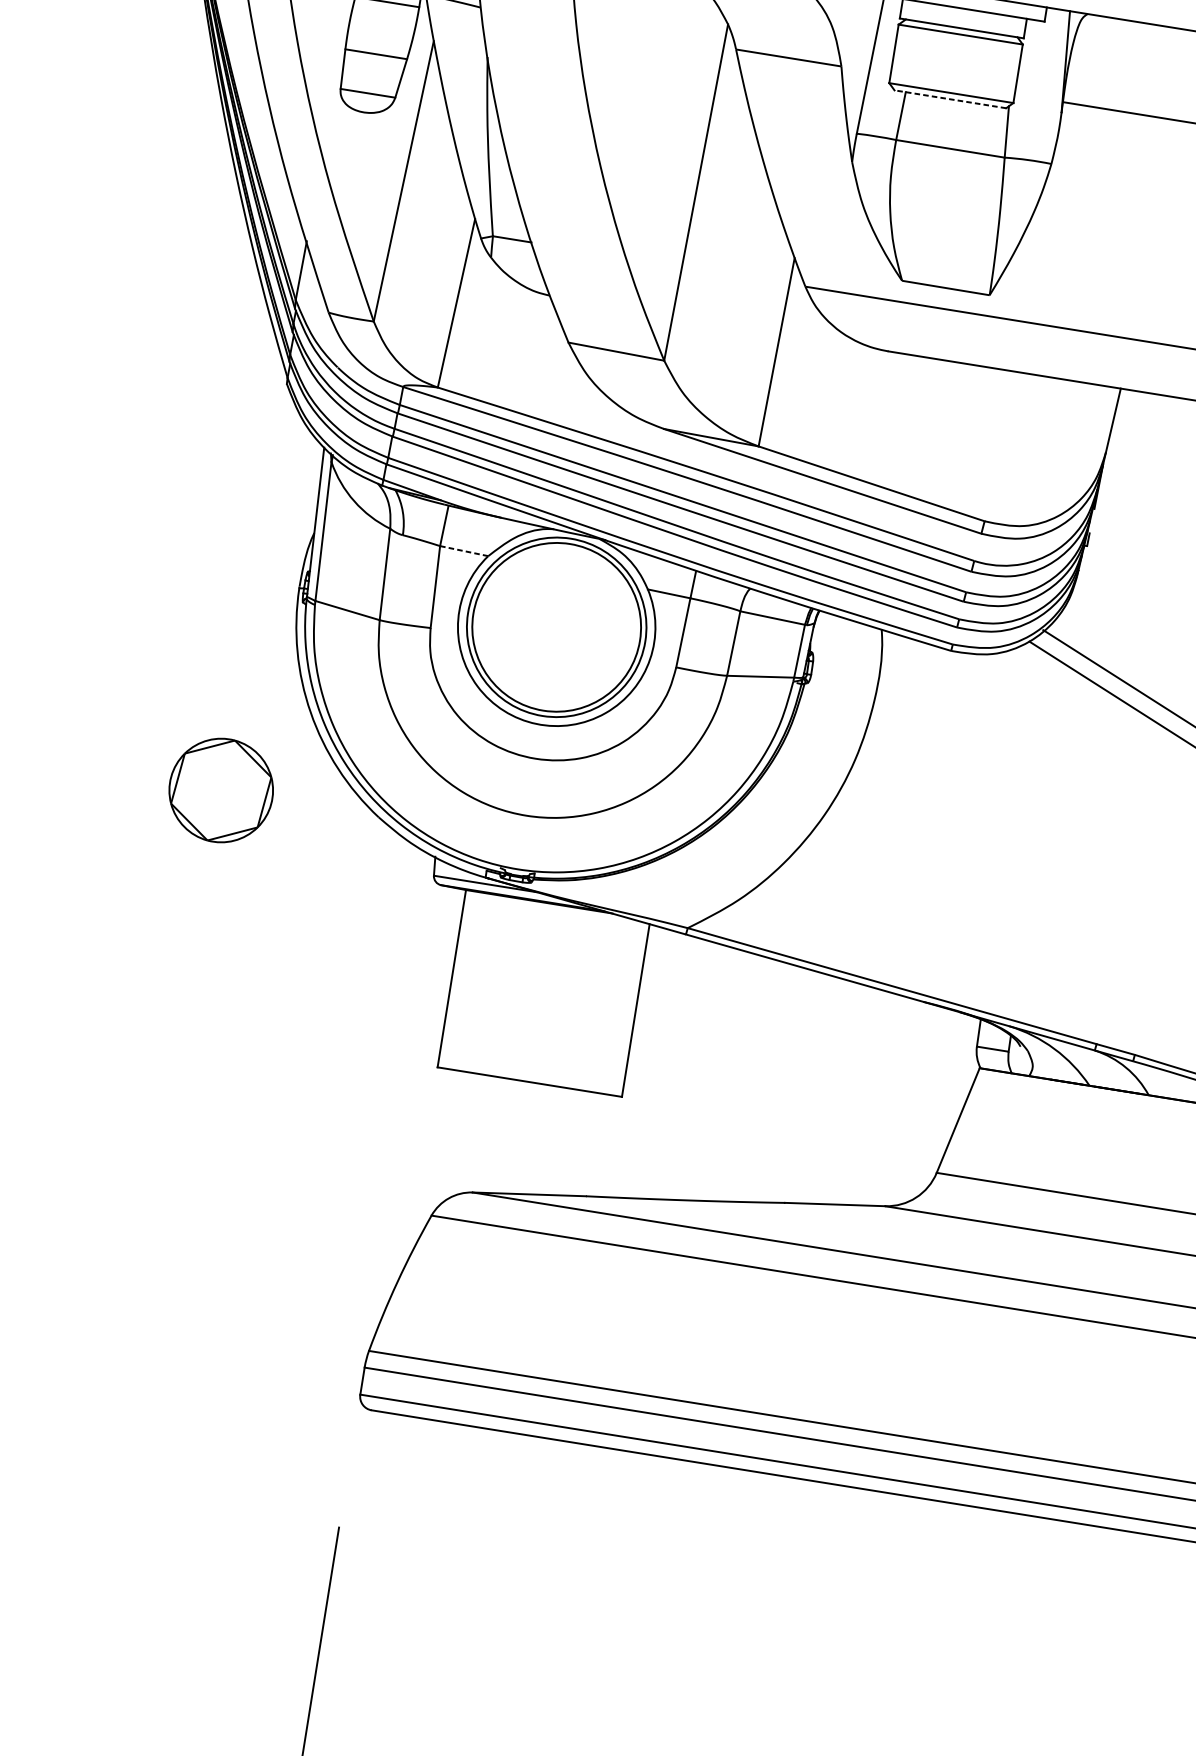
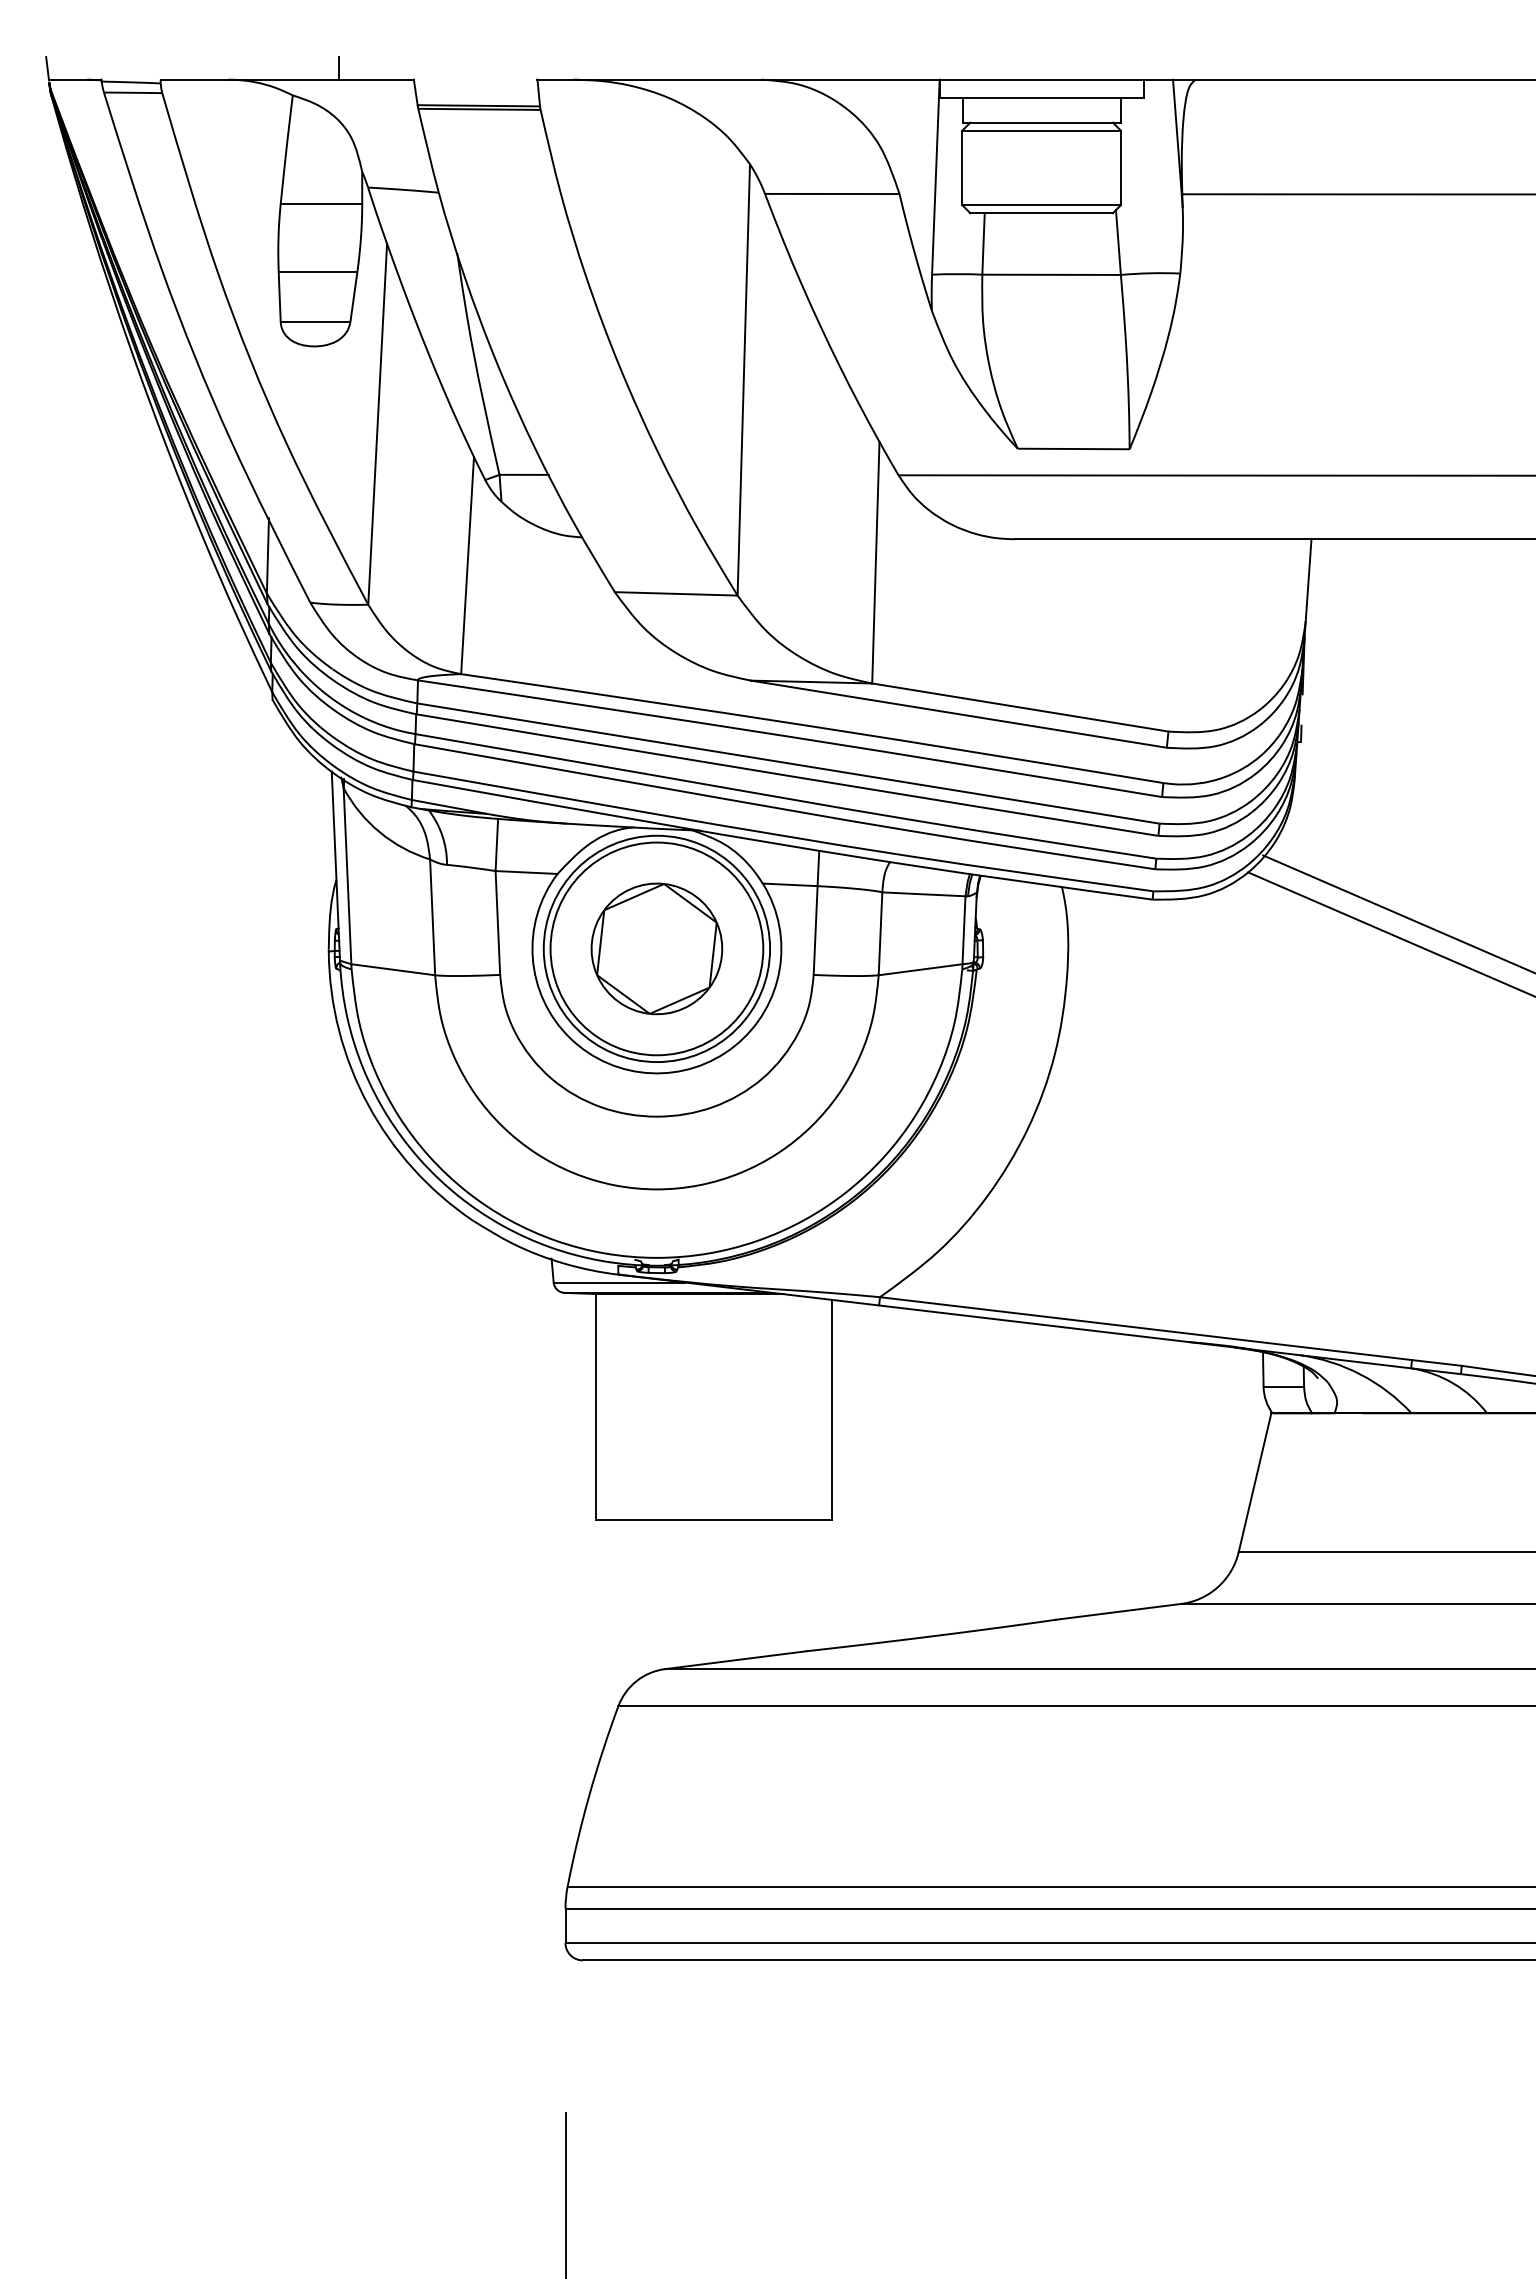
line: (950, 99) -> (1041, 213), dashed -> solid
line: (464, 551) -> (527, 872), dashed -> solid
part: (220, 790) -> (656, 948), moved

